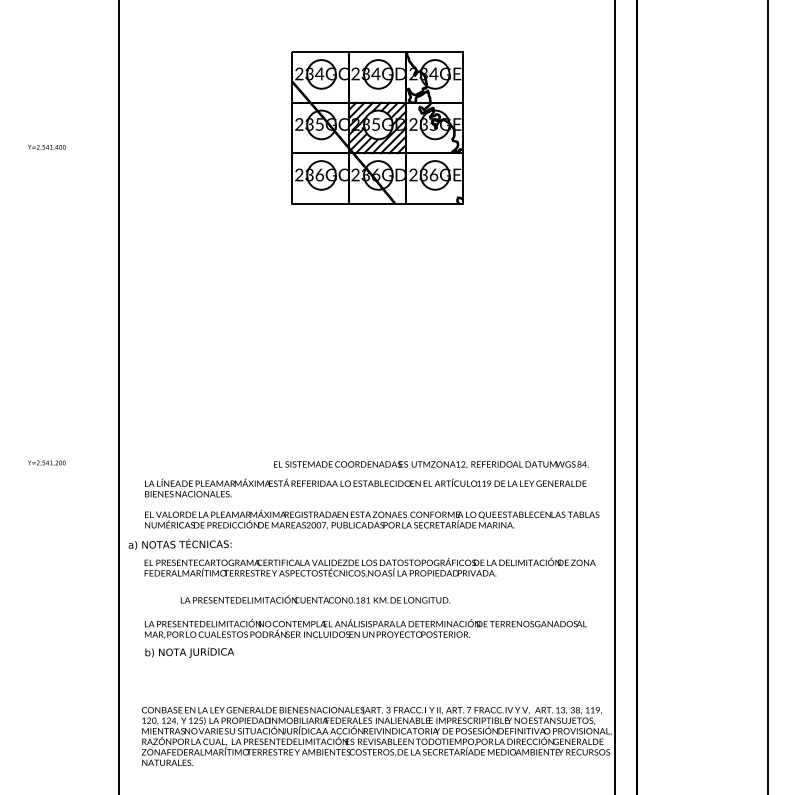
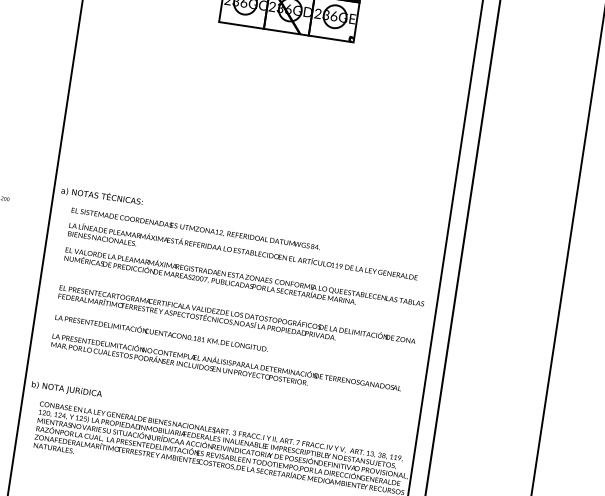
text: (431, 464) -> (195, 228), moved
text: (179, 543) -> (101, 195), moved
text: (315, 599) -> (161, 332), moved
text: (189, 652) -> (66, 389), moved

